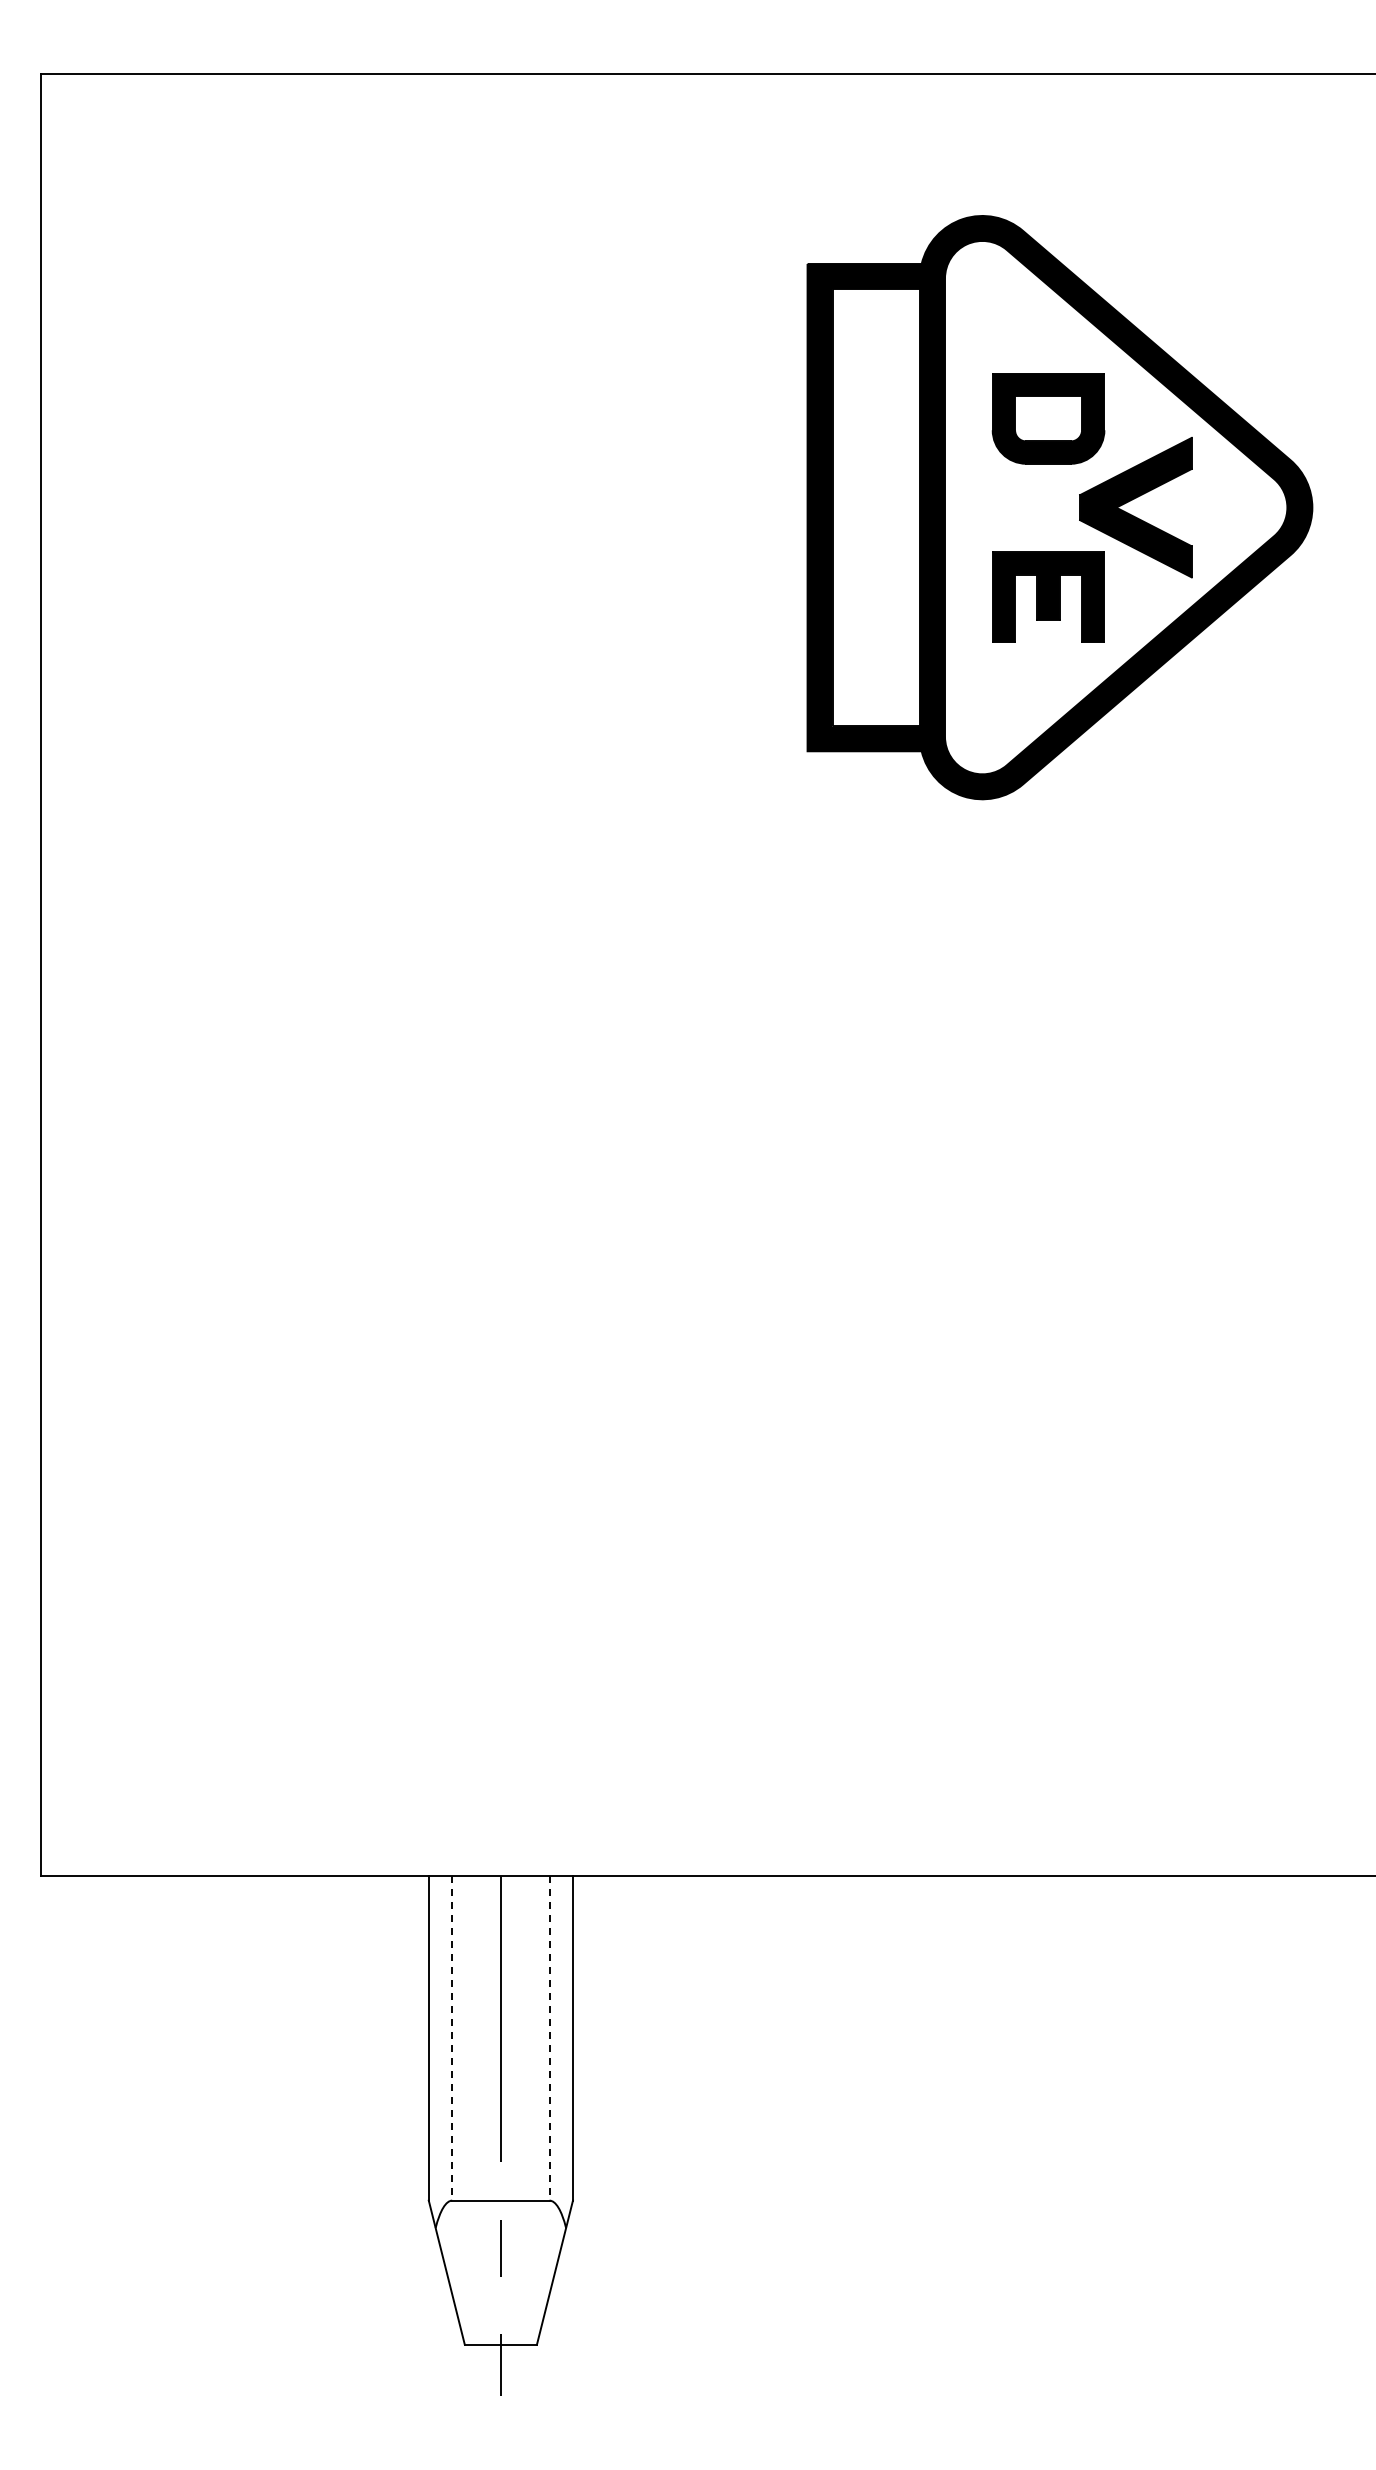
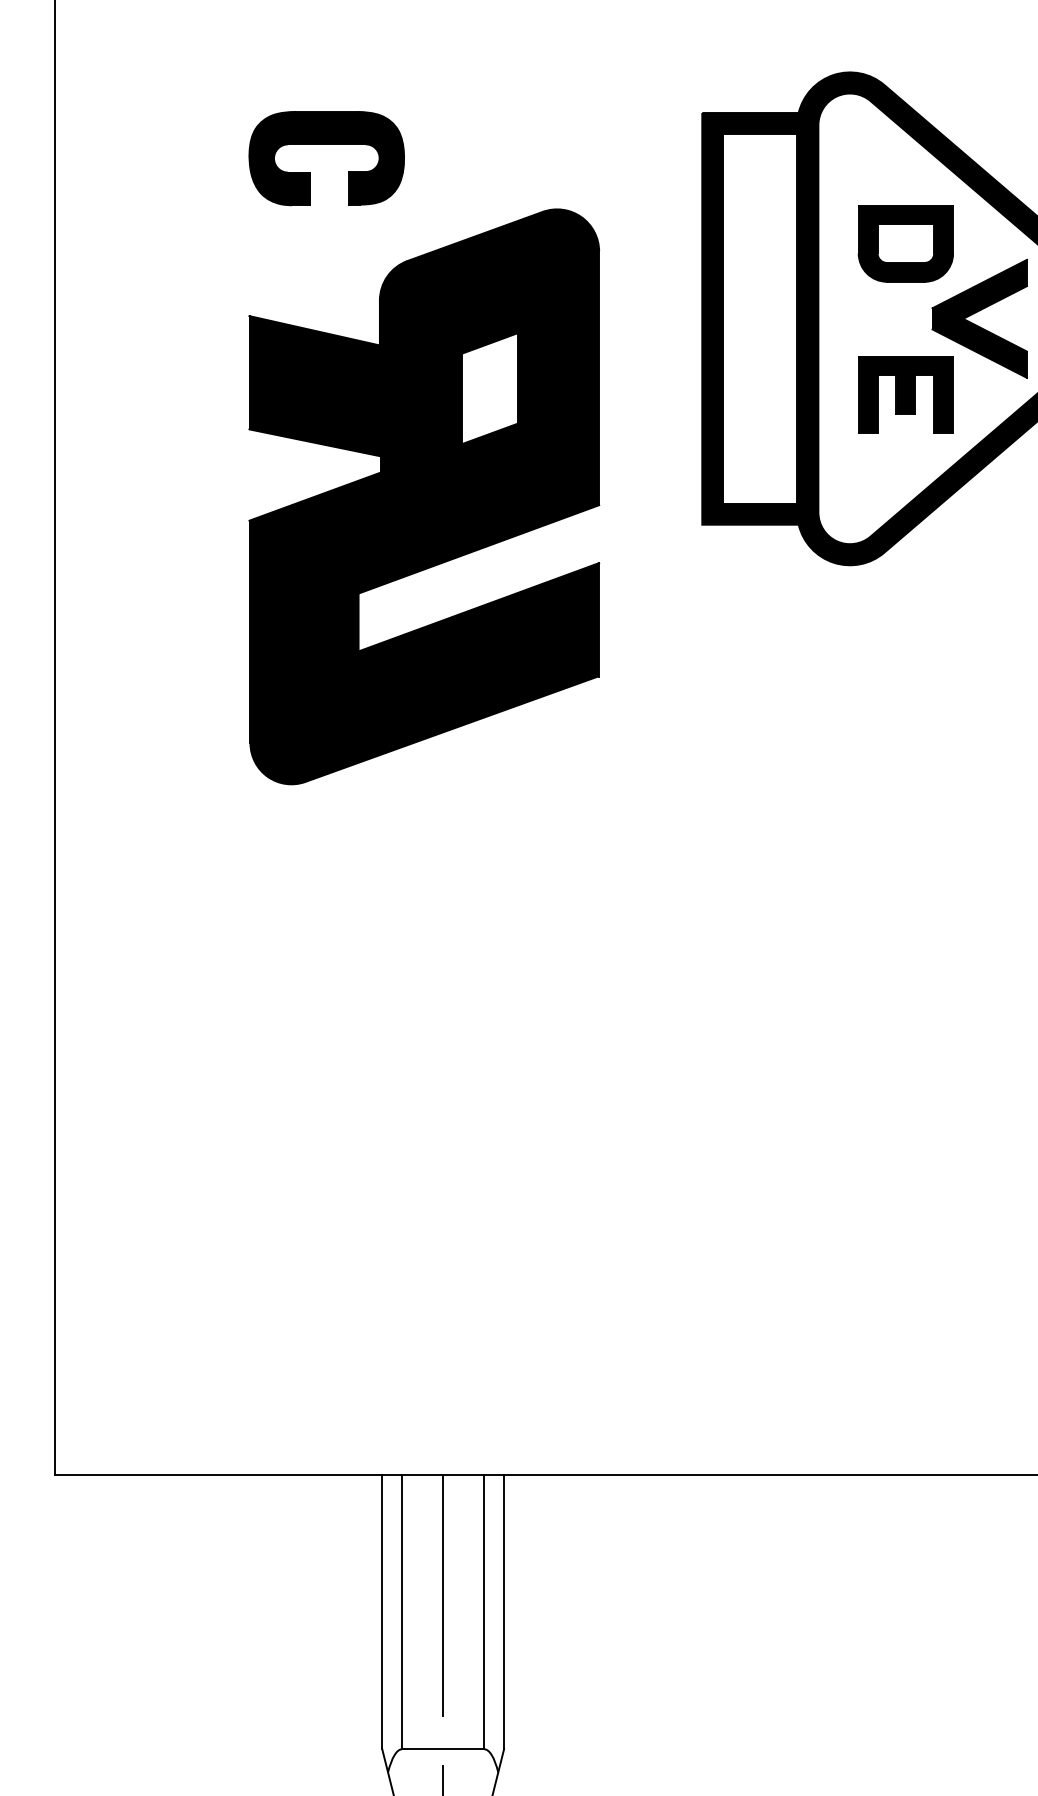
part: (478, 660) -> (424, 448), added
line: (452, 2038) -> (402, 1612), dashed -> solid
line: (549, 2038) -> (484, 1612), dashed -> solid

